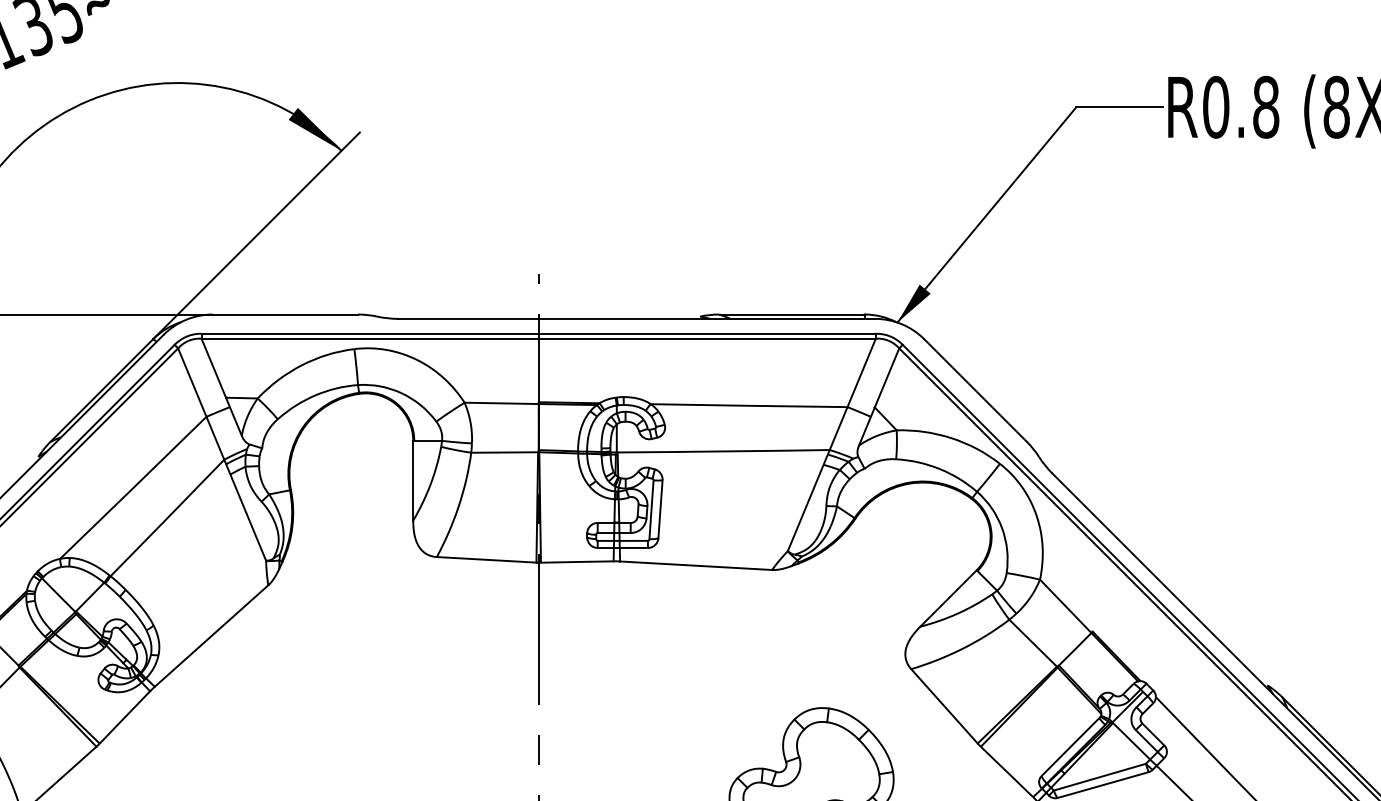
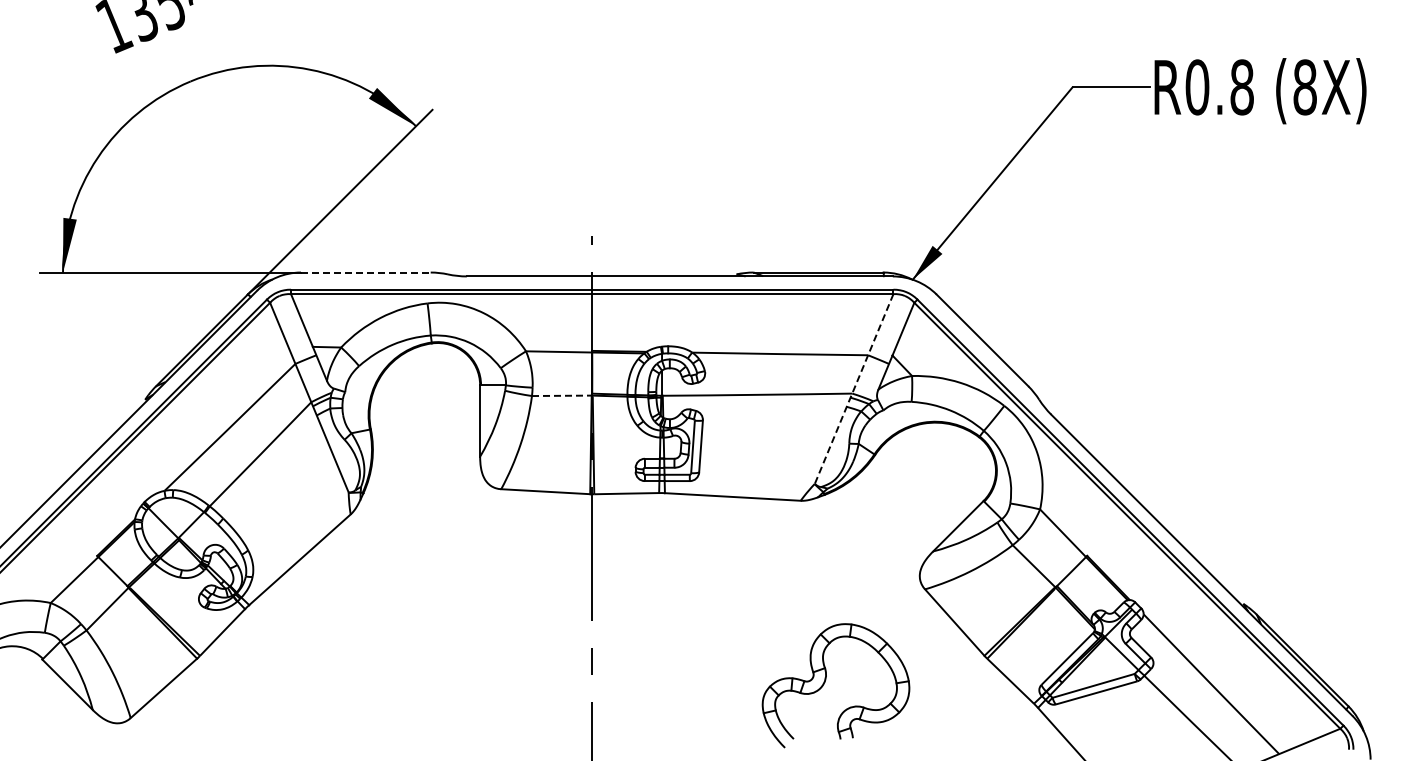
line: (284, 314) -> (365, 272), solid -> dashed
line: (832, 444) -> (854, 388), solid -> dashed
line: (504, 452) -> (561, 395), solid -> dashed

